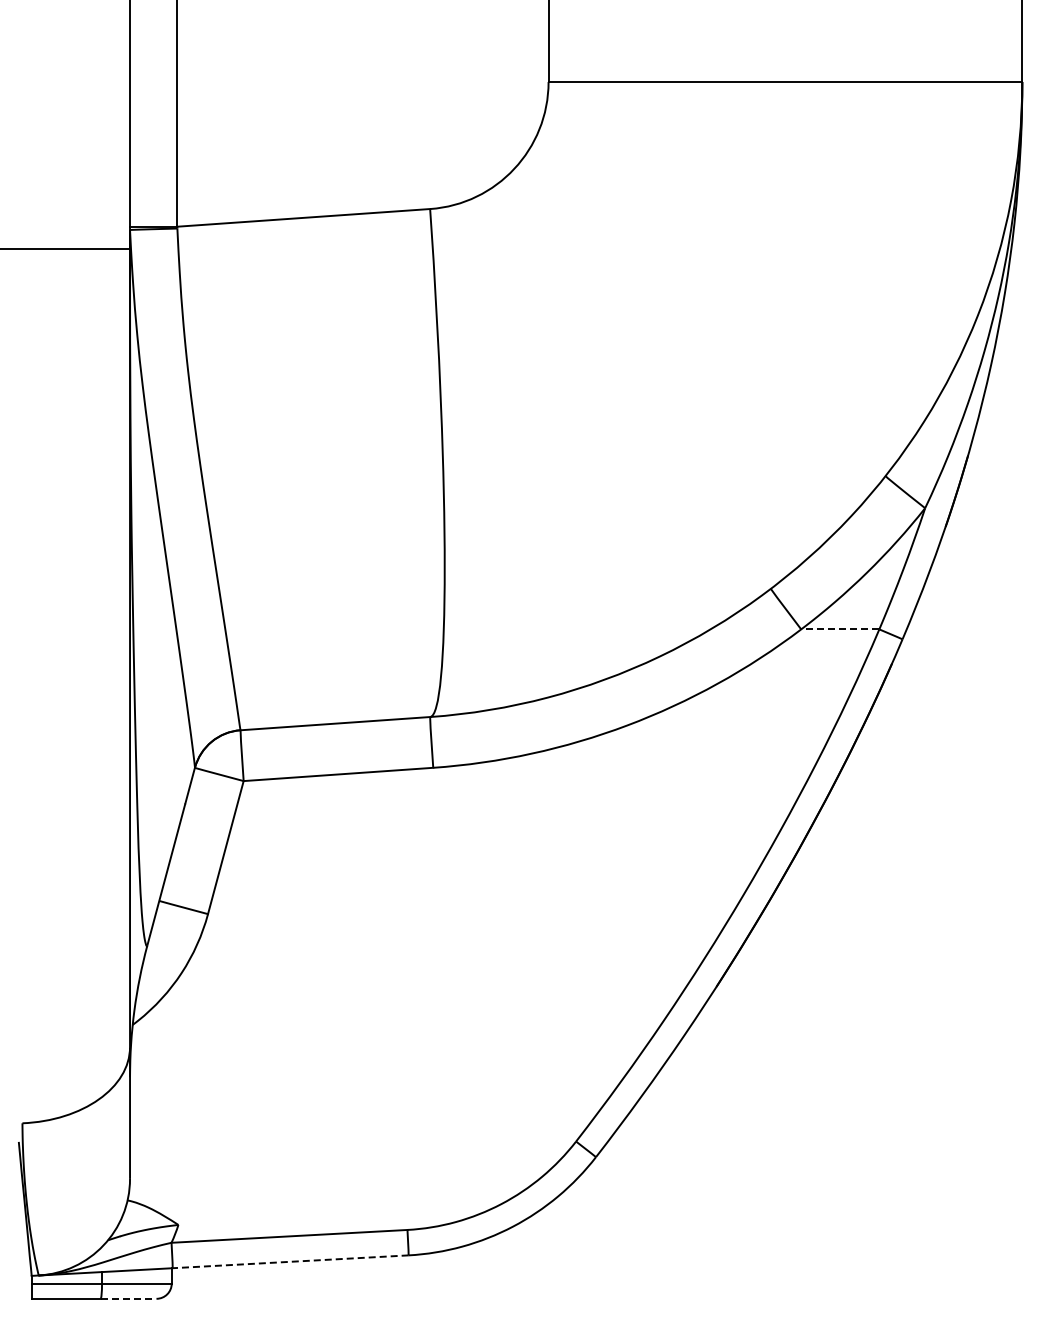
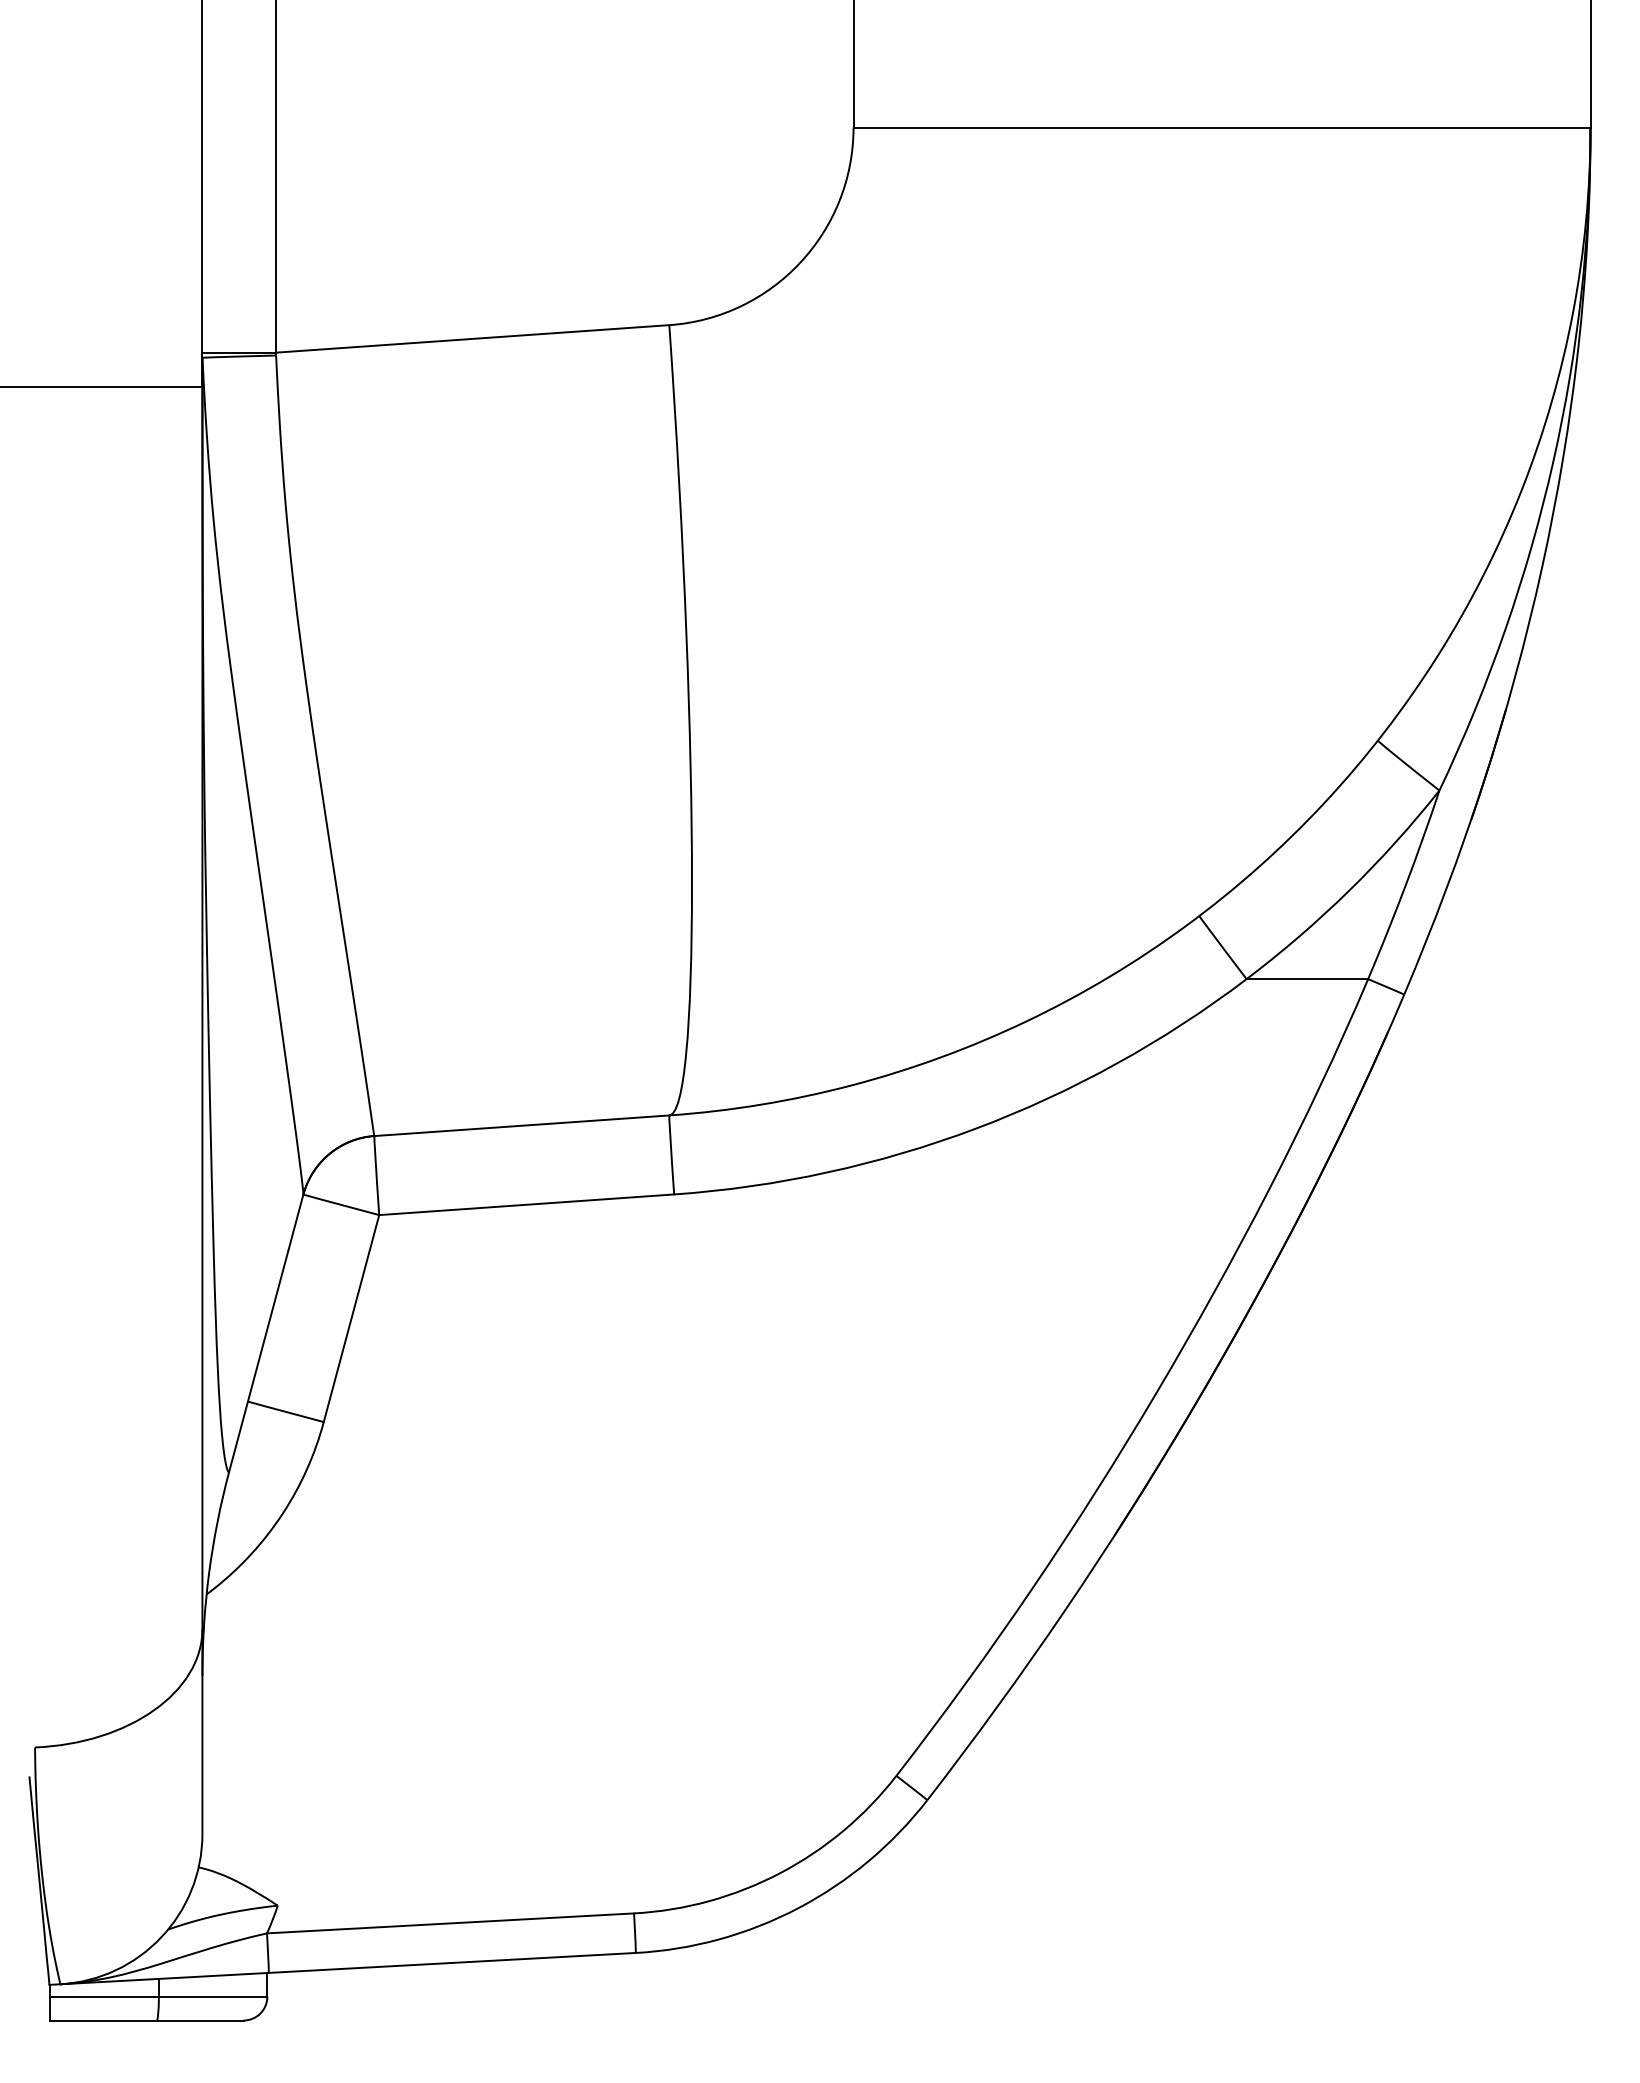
line: (839, 629) -> (1306, 979), dashed -> solid
line: (290, 1261) -> (452, 1962), dashed -> solid
line: (128, 1298) -> (200, 2020), dashed -> solid

